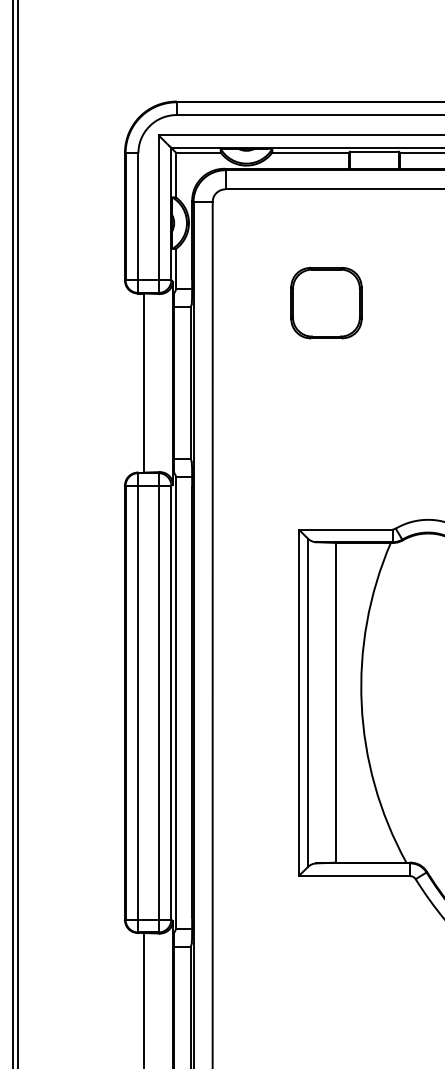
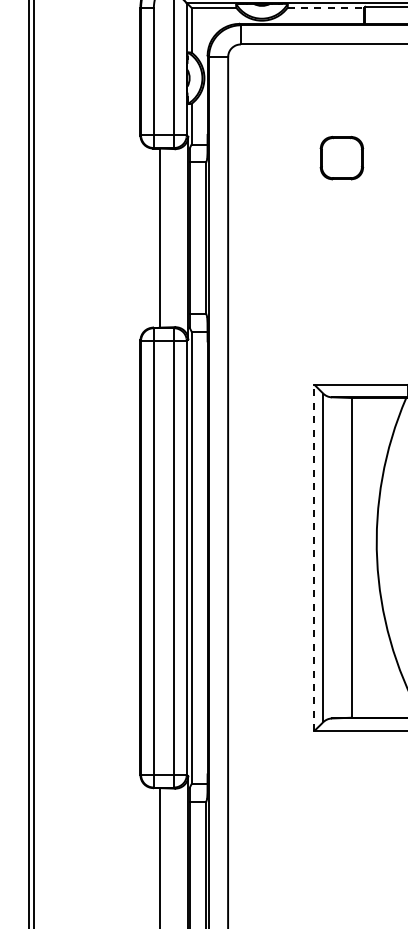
line: (310, 152) -> (325, 7), solid -> dashed
part: (326, 302) -> (341, 157), size x0.6
line: (298, 702) -> (313, 557), solid -> dashed

